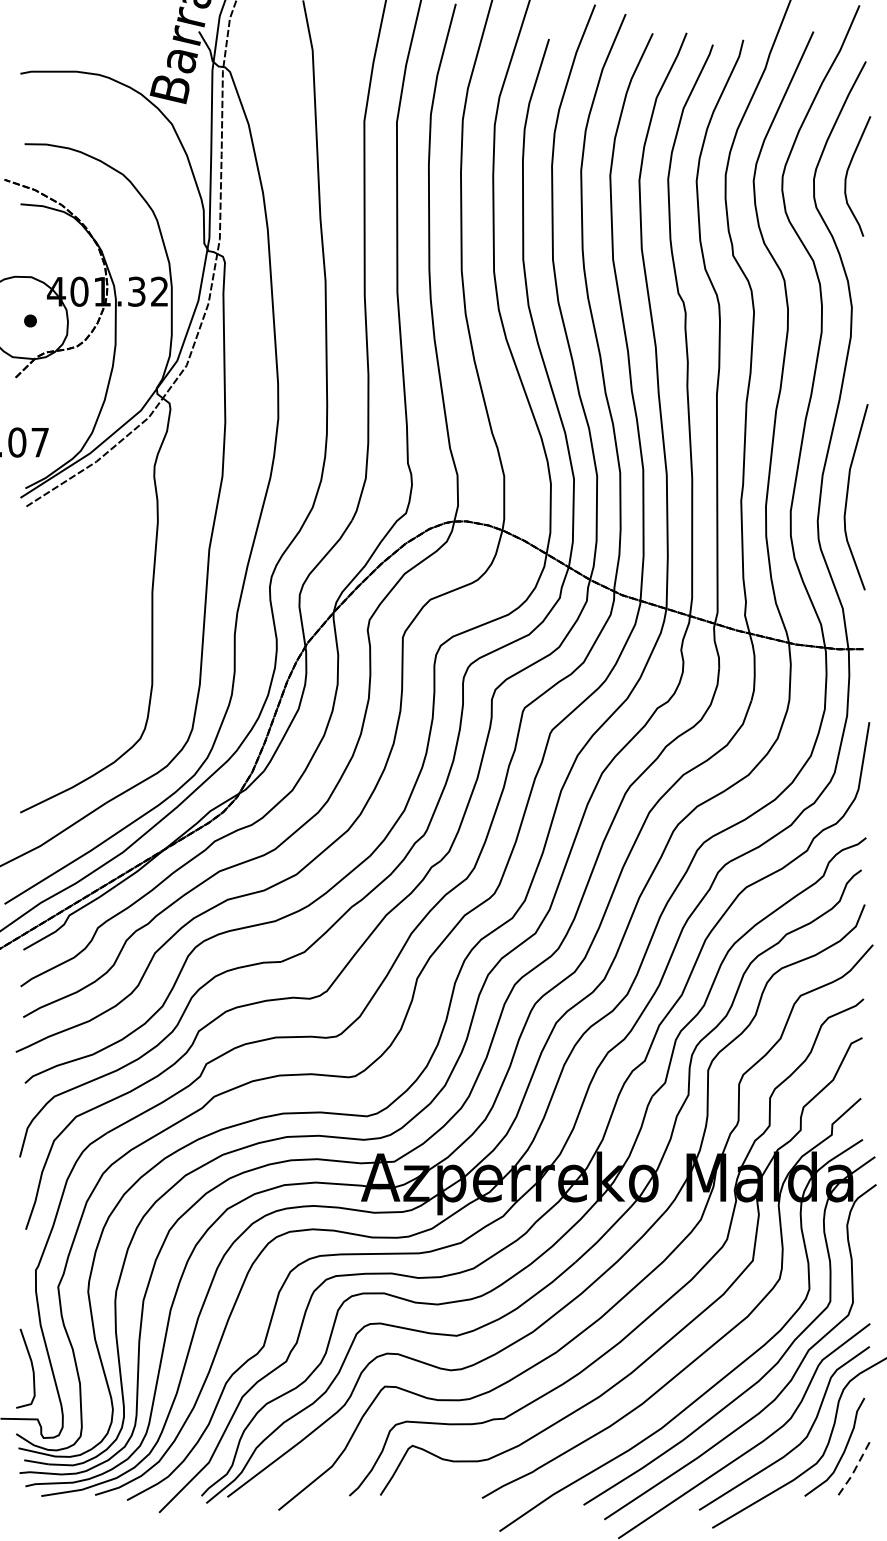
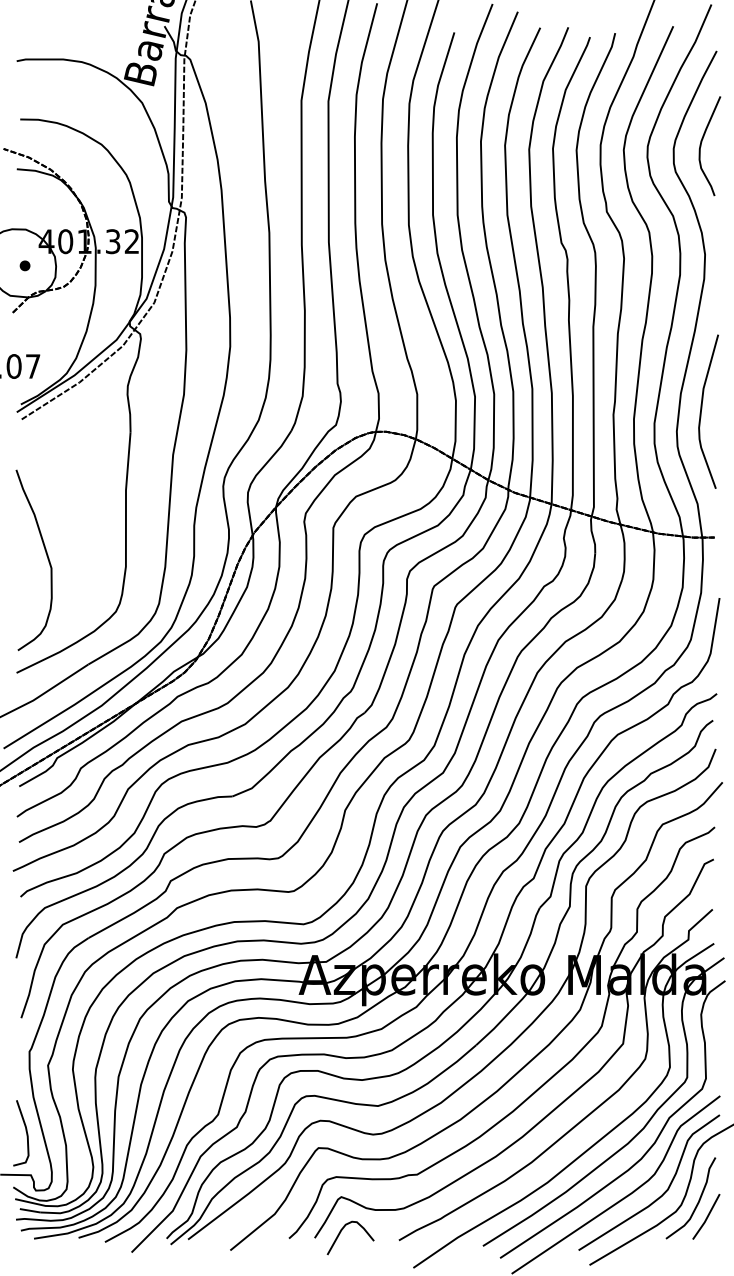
curve: (56, 672) -> (46, 556), added
line: (854, 1470) -> (707, 1217), dashed -> solid
curve: (412, 1488) -> (341, 1232), added

